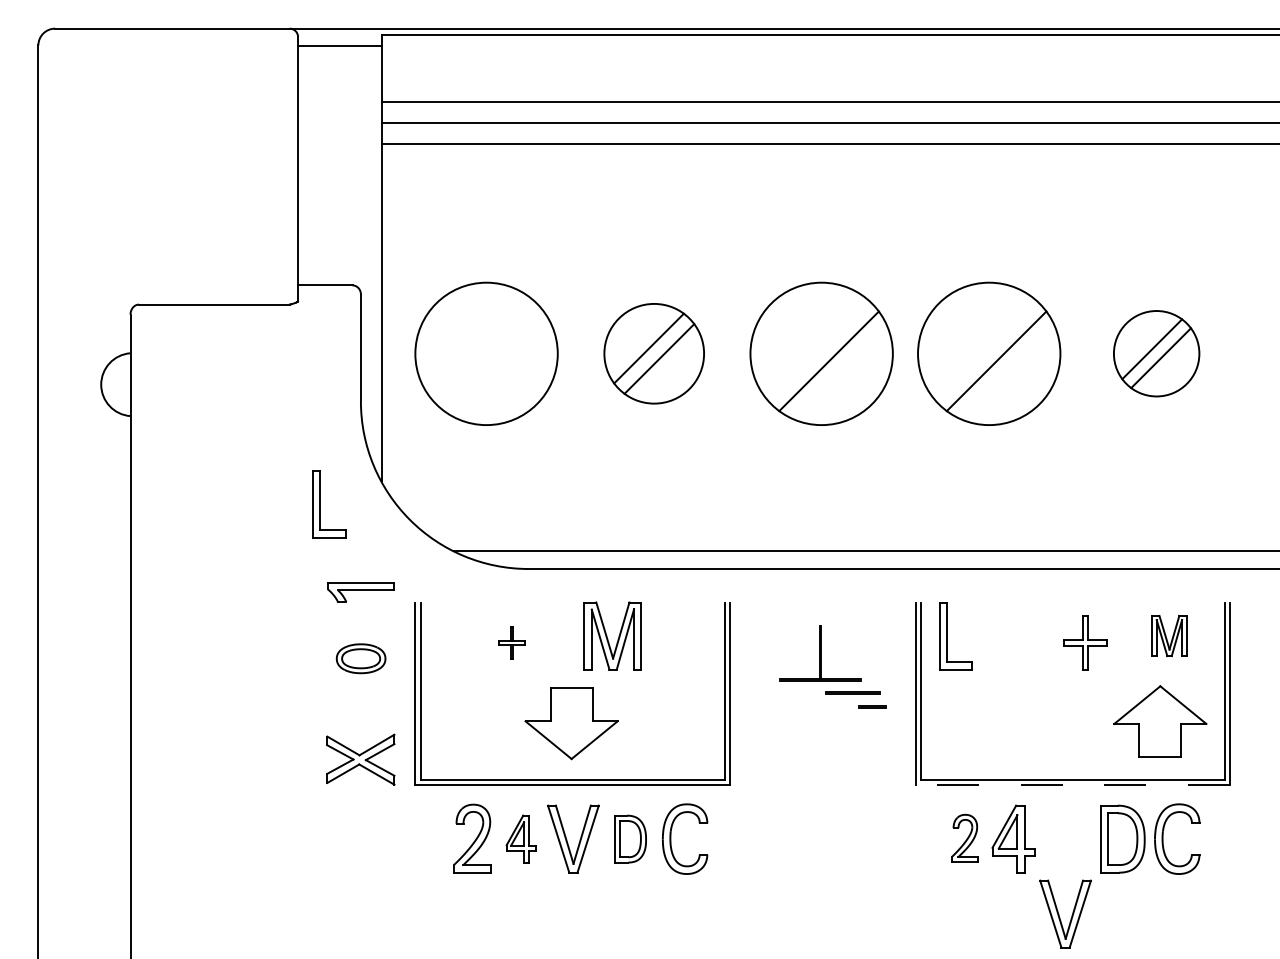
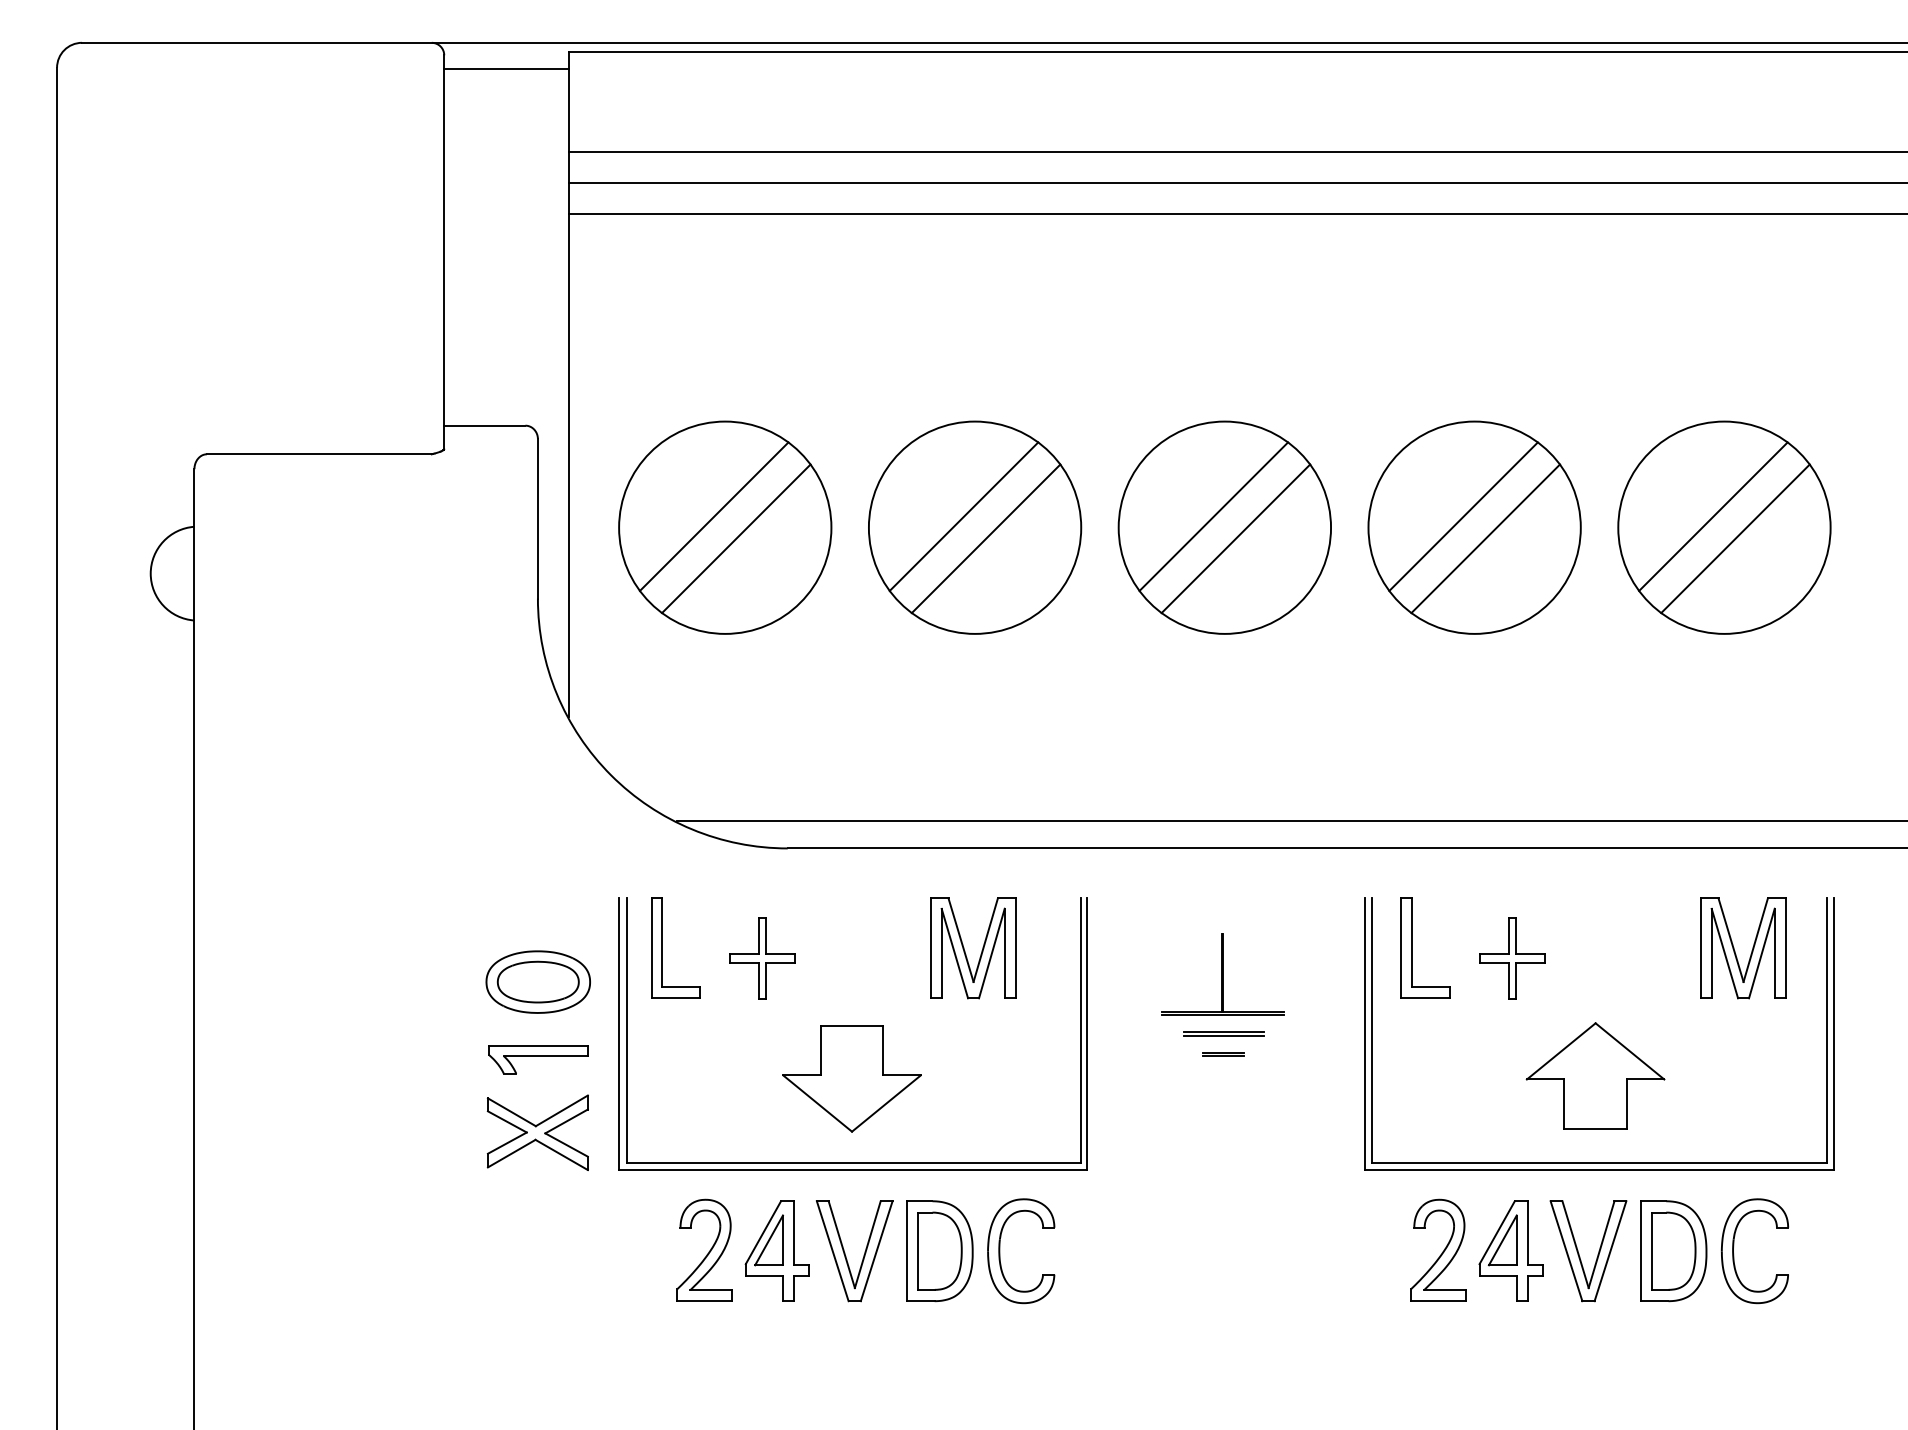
line: (478, 346) -> (713, 516), added
line: (814, 346) -> (1214, 516), added
line: (981, 346) -> (1463, 516), added
part: (654, 353) -> (975, 527), size x1.43
part: (1156, 353) -> (1724, 527), size x1.67
line: (493, 361) -> (735, 539), added
part: (320, 504) -> (662, 949), moved
part: (360, 592) -> (537, 1059), moved
part: (612, 635) -> (972, 947), moved
part: (1169, 635) -> (1743, 947), size x1.67
part: (511, 642) -> (762, 958), size x1.67
part: (1085, 642) -> (1512, 958), moved
part: (360, 658) -> (537, 981), size x1.43
line: (852, 692) -> (1223, 1032), moved
line: (872, 706) -> (1223, 1053), moved
part: (1160, 721) -> (1595, 1075), moved
line: (1072, 784) -> (1598, 1169), dashed -> solid
part: (521, 838) -> (777, 1250), size x1.43
part: (630, 838) -> (939, 1250), size x1.43
part: (964, 838) -> (1437, 1250), size x1.43
part: (1059, 914) -> (1579, 1251), moved

